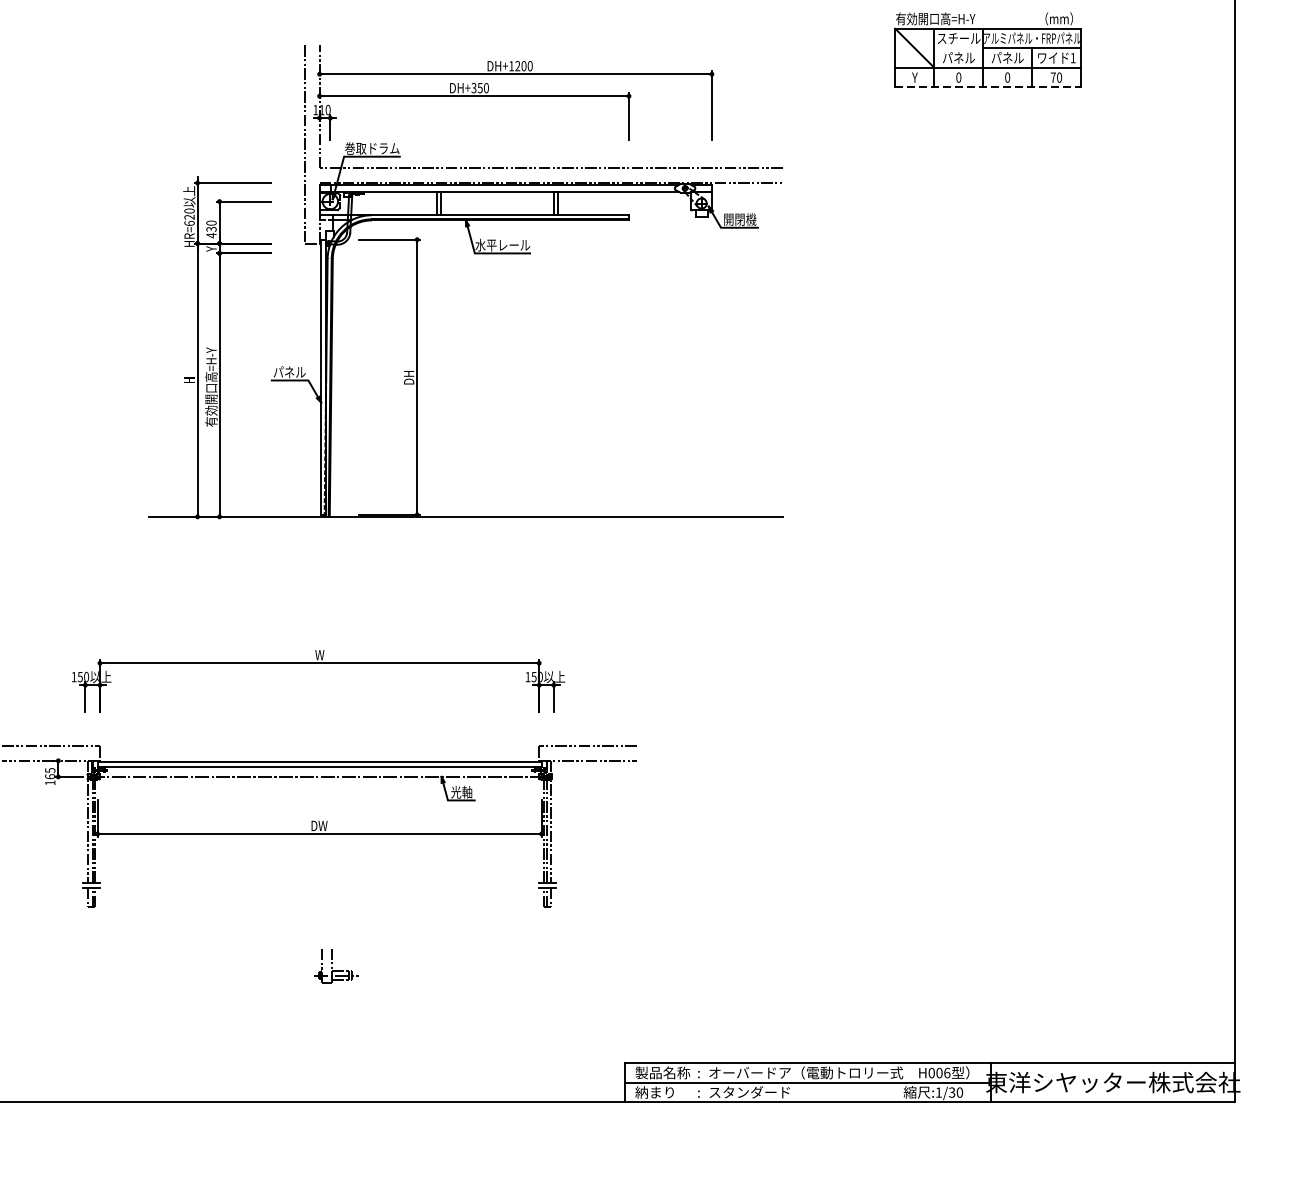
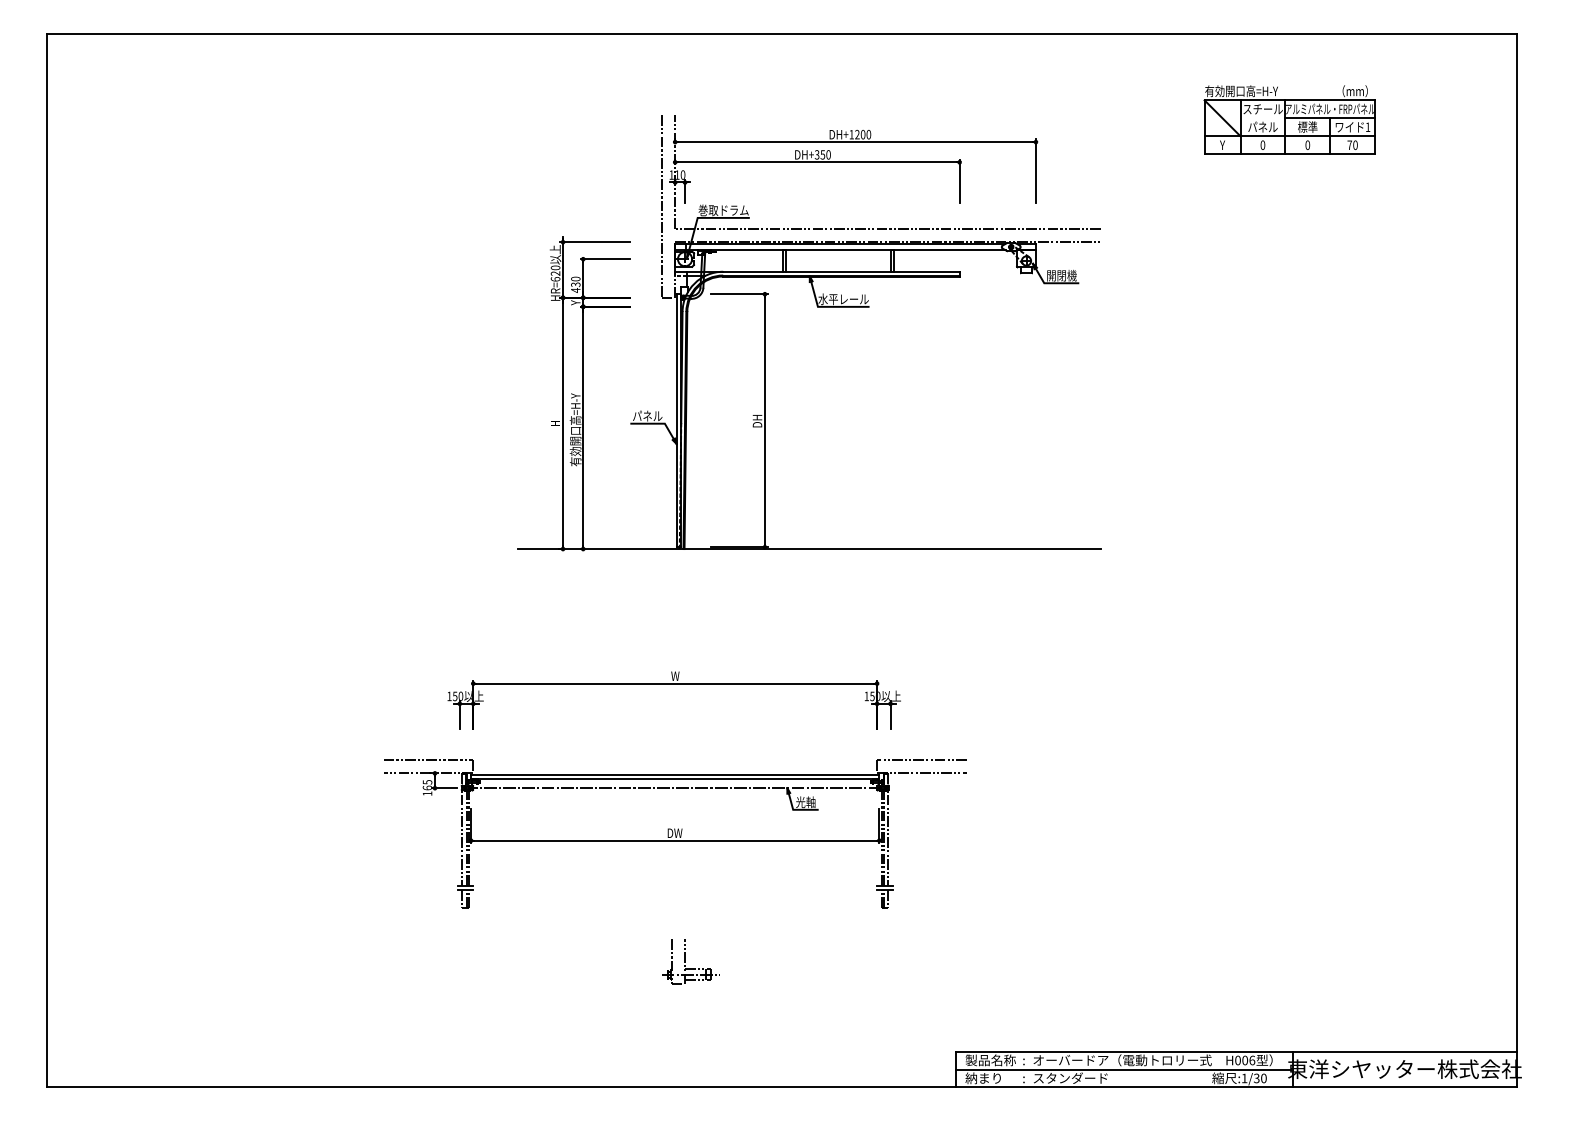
text: (1007, 57) -> (1307, 126), パネル -> 標準
line: (988, 87) -> (1290, 154), dashed -> solid
part: (336, 965) -> (690, 961), size x1.43

